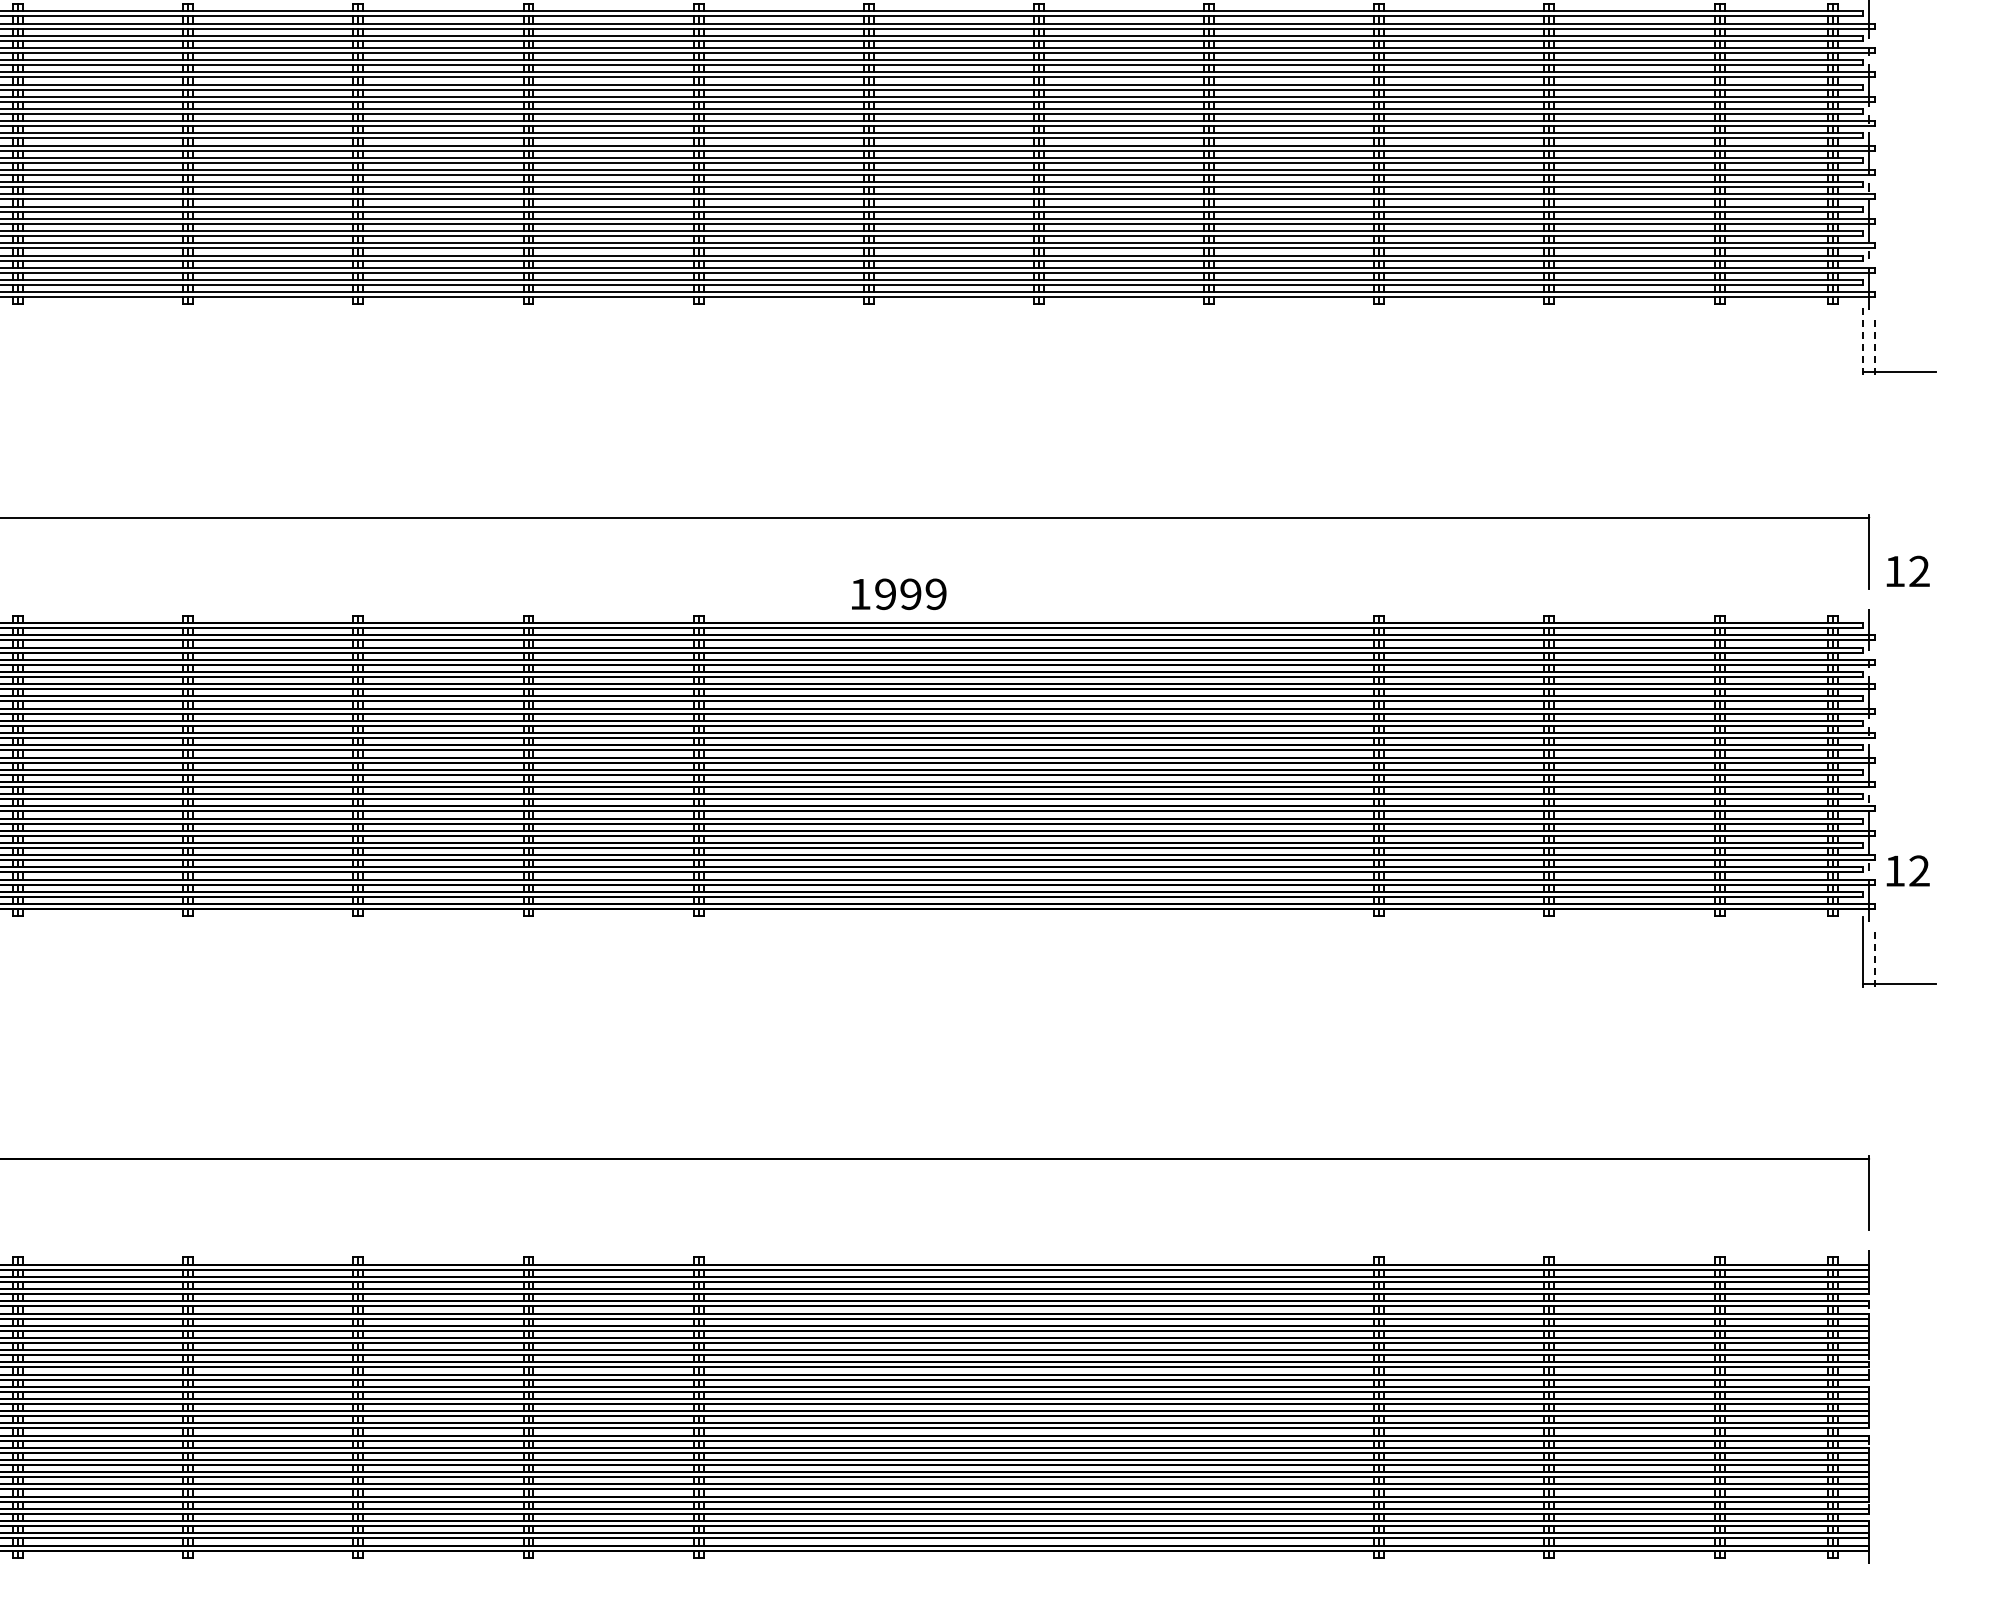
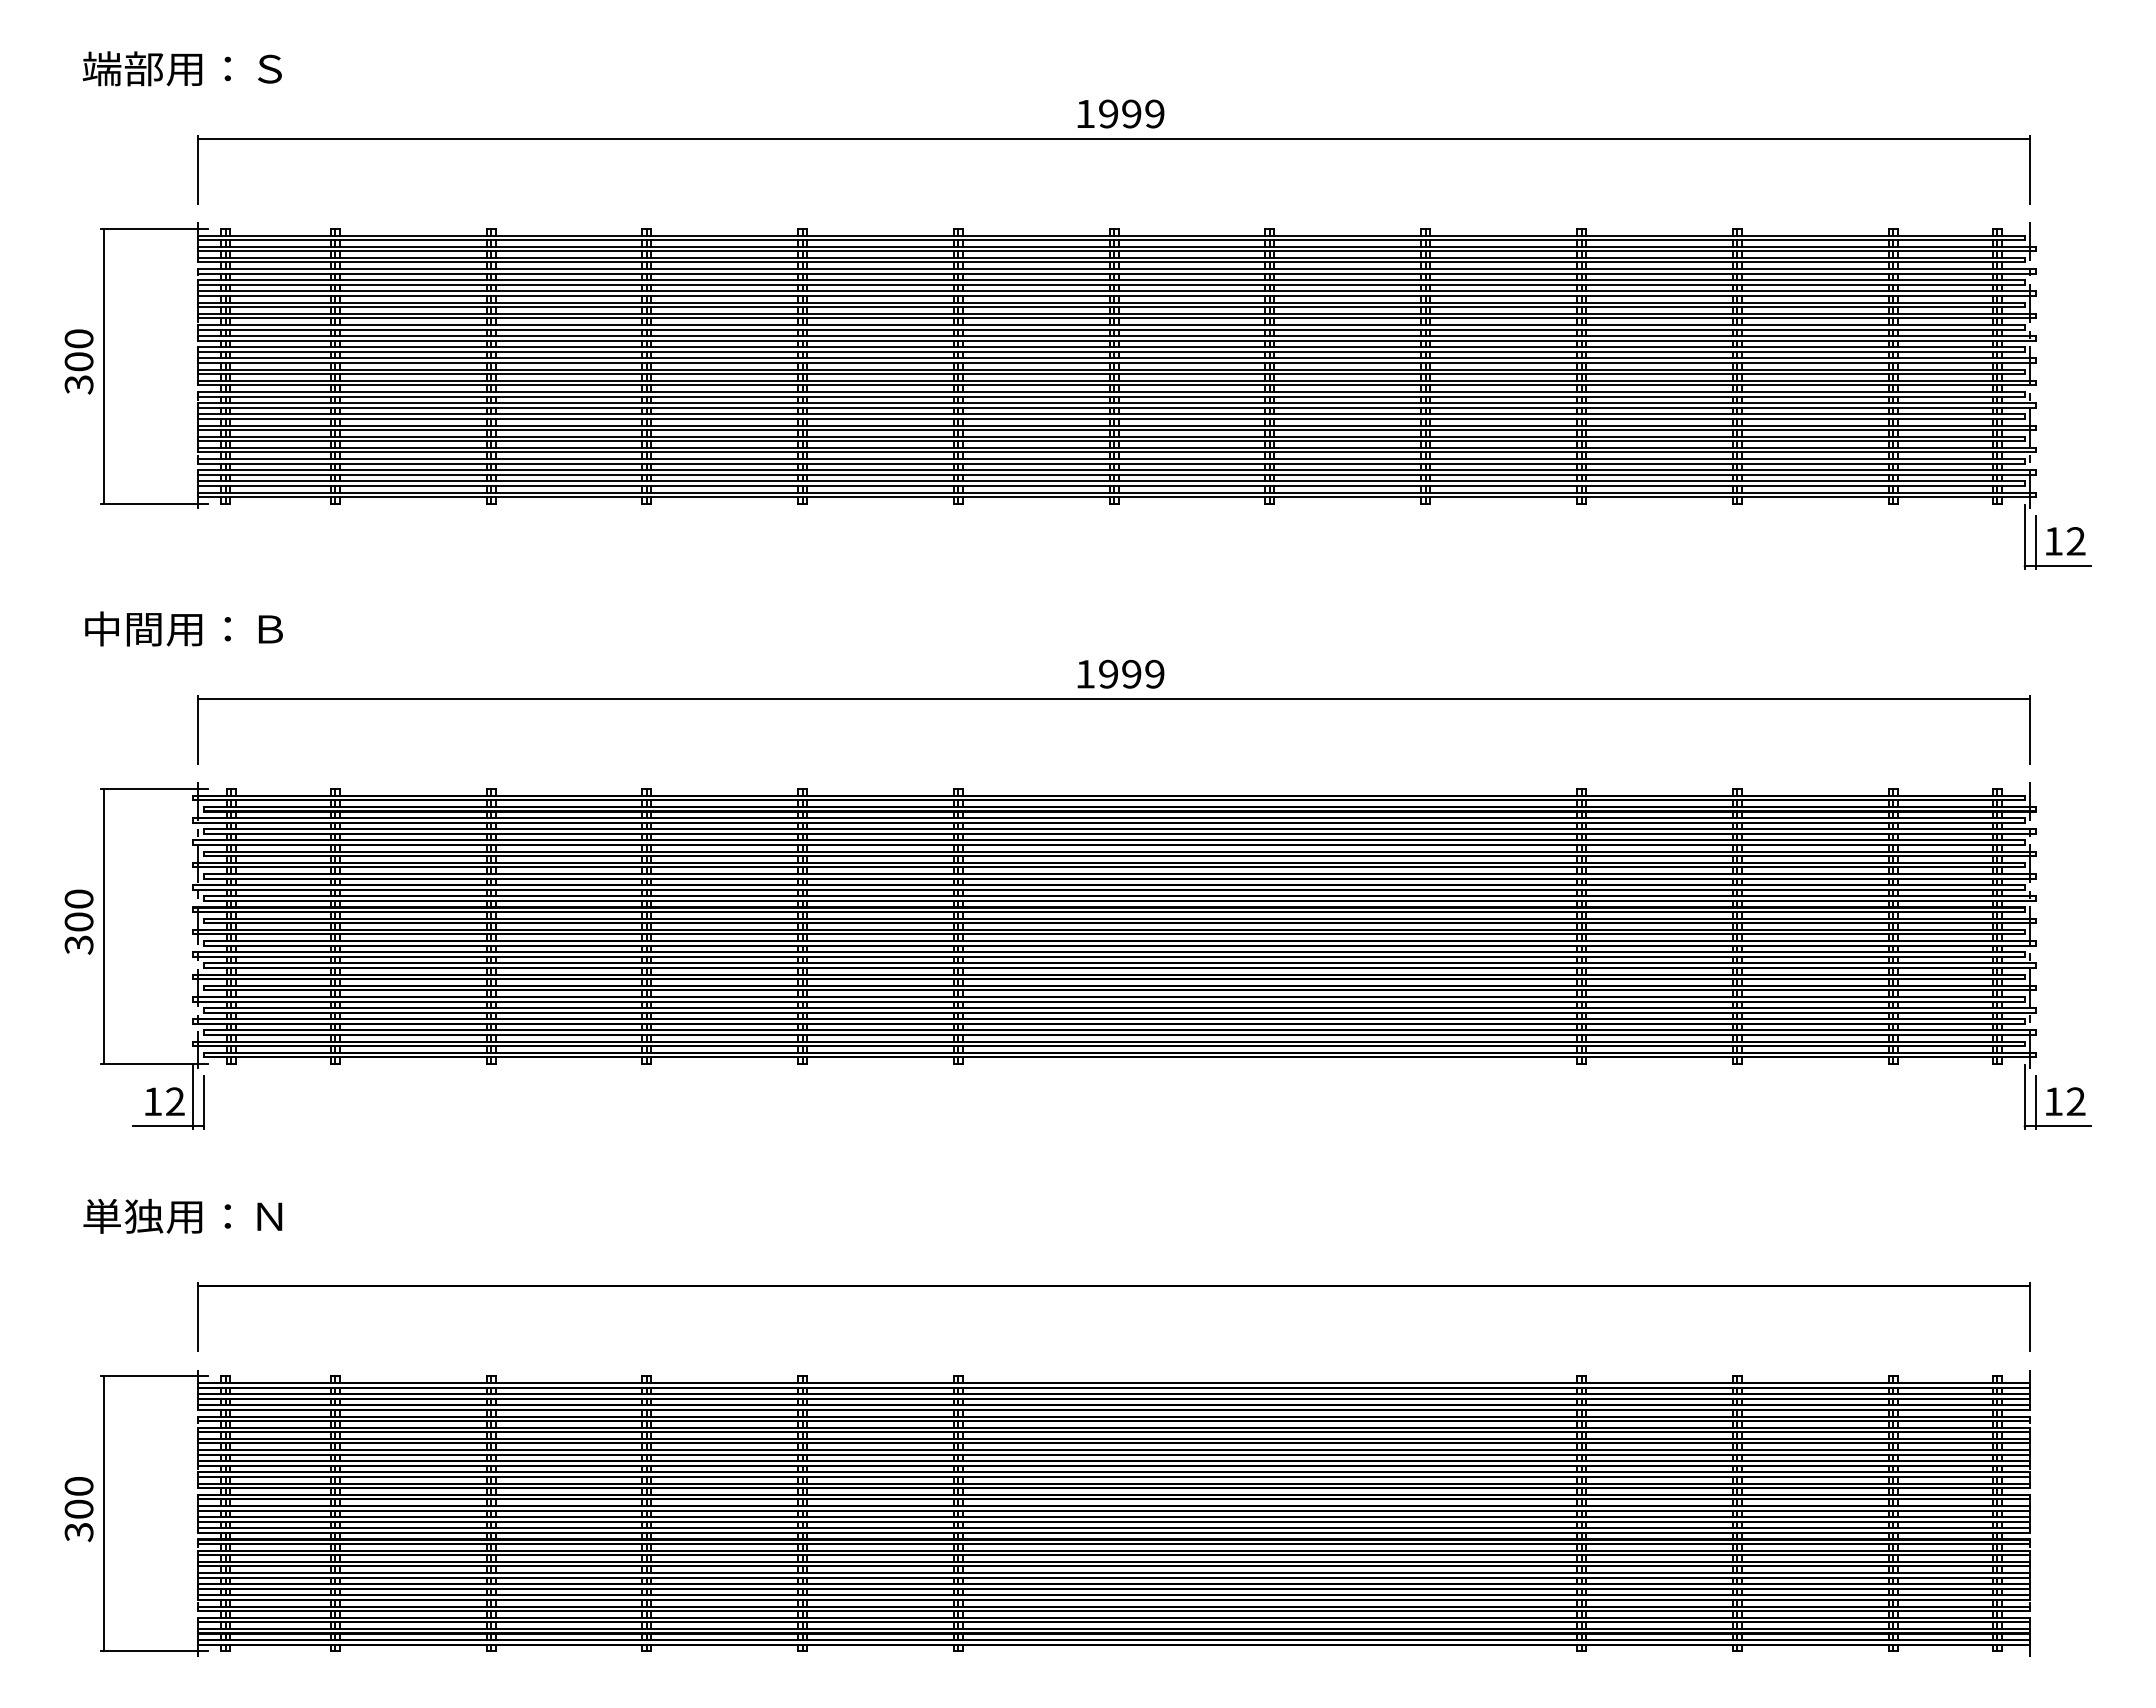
line: (1863, 340) -> (2024, 536), dashed -> solid
line: (1875, 346) -> (2035, 542), dashed -> solid
text: (1907, 571) -> (2065, 541), moved
text: (898, 593) -> (1120, 673), moved
text: (1907, 870) -> (2065, 1101), moved
line: (1875, 958) -> (2035, 1102), dashed -> solid

